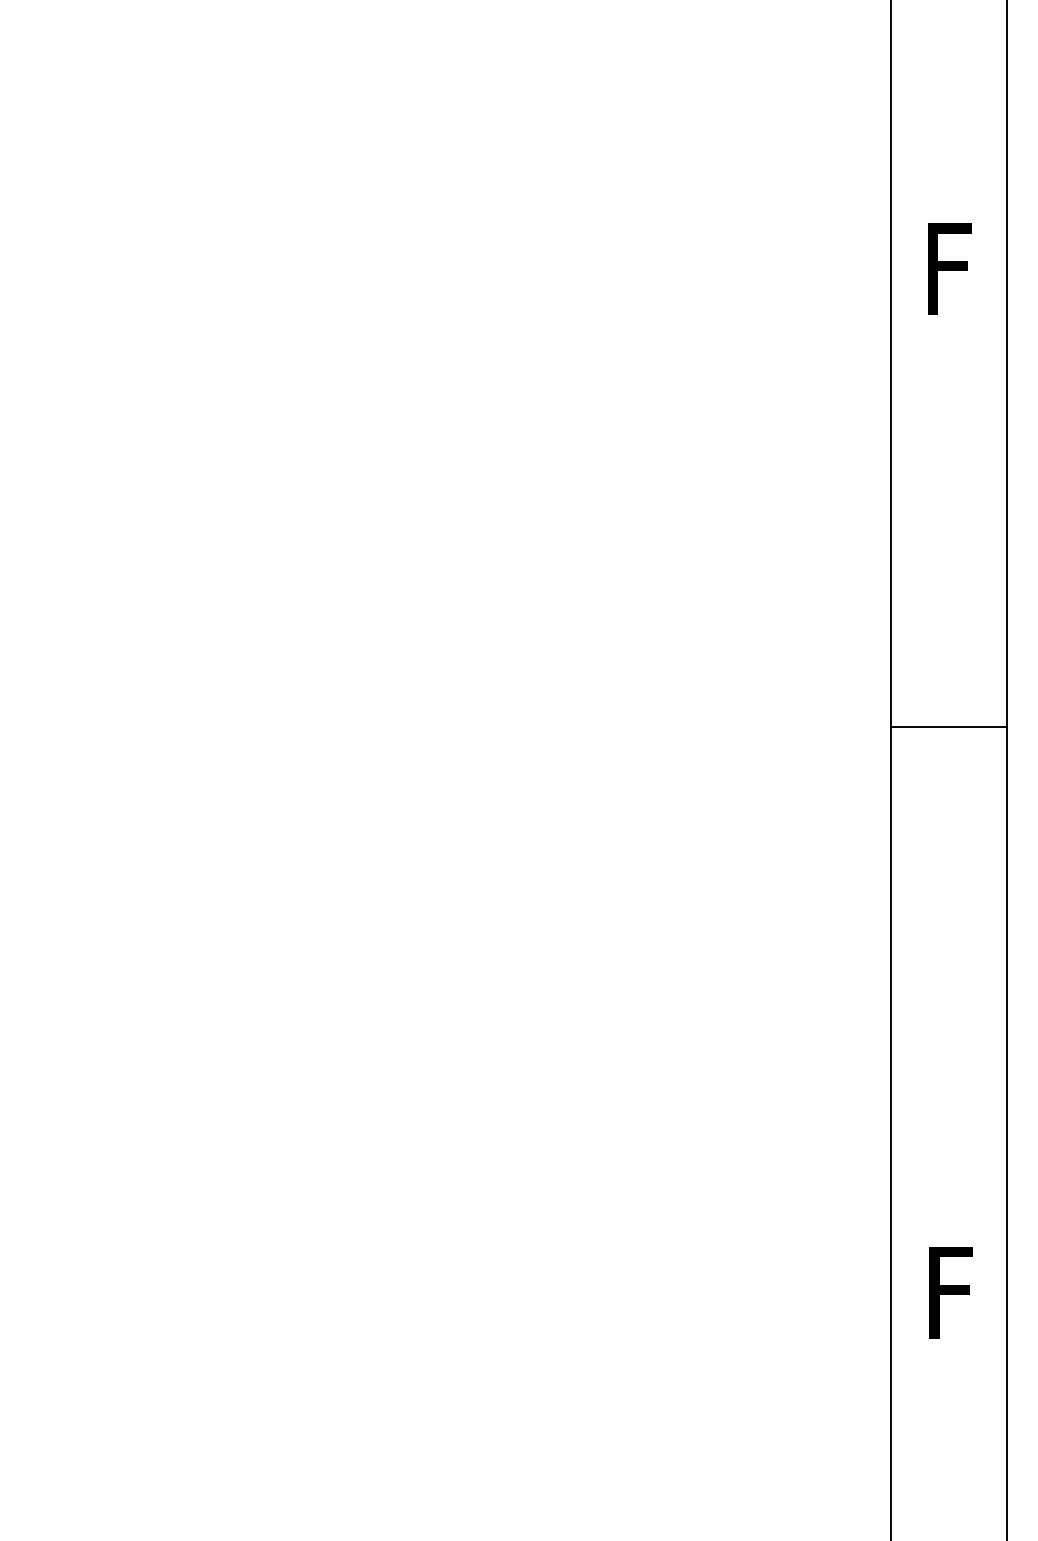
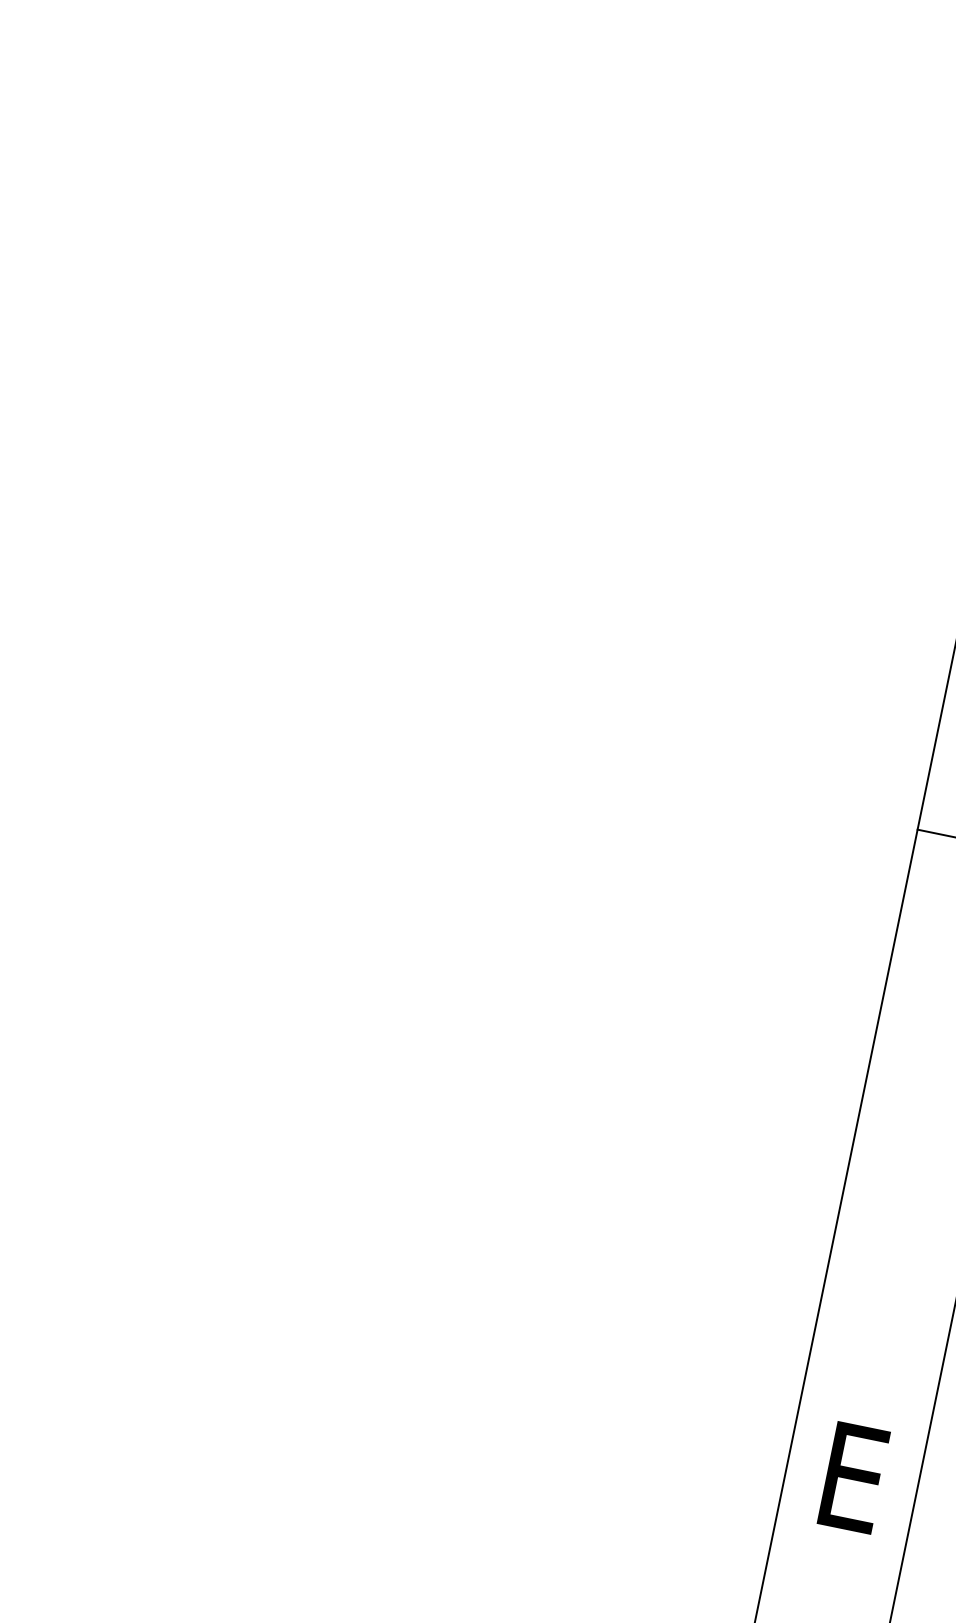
text: (950, 1292) -> (854, 1477), F -> E

